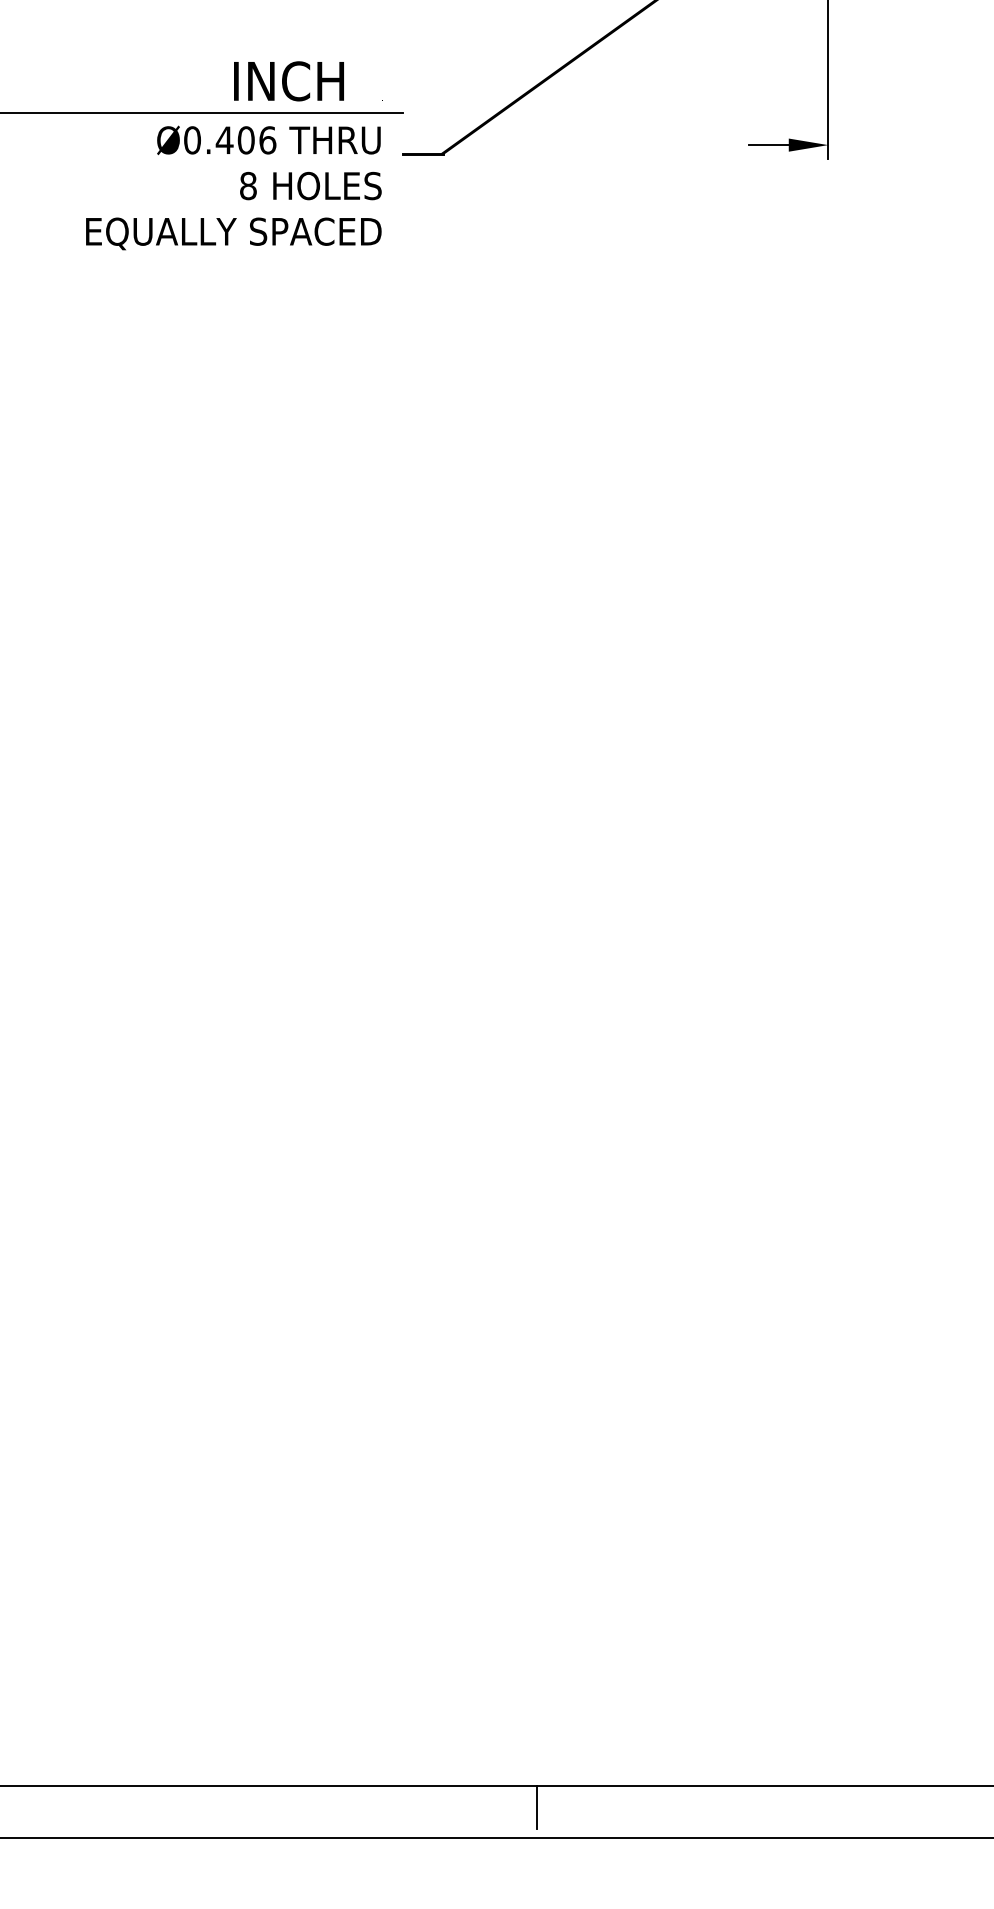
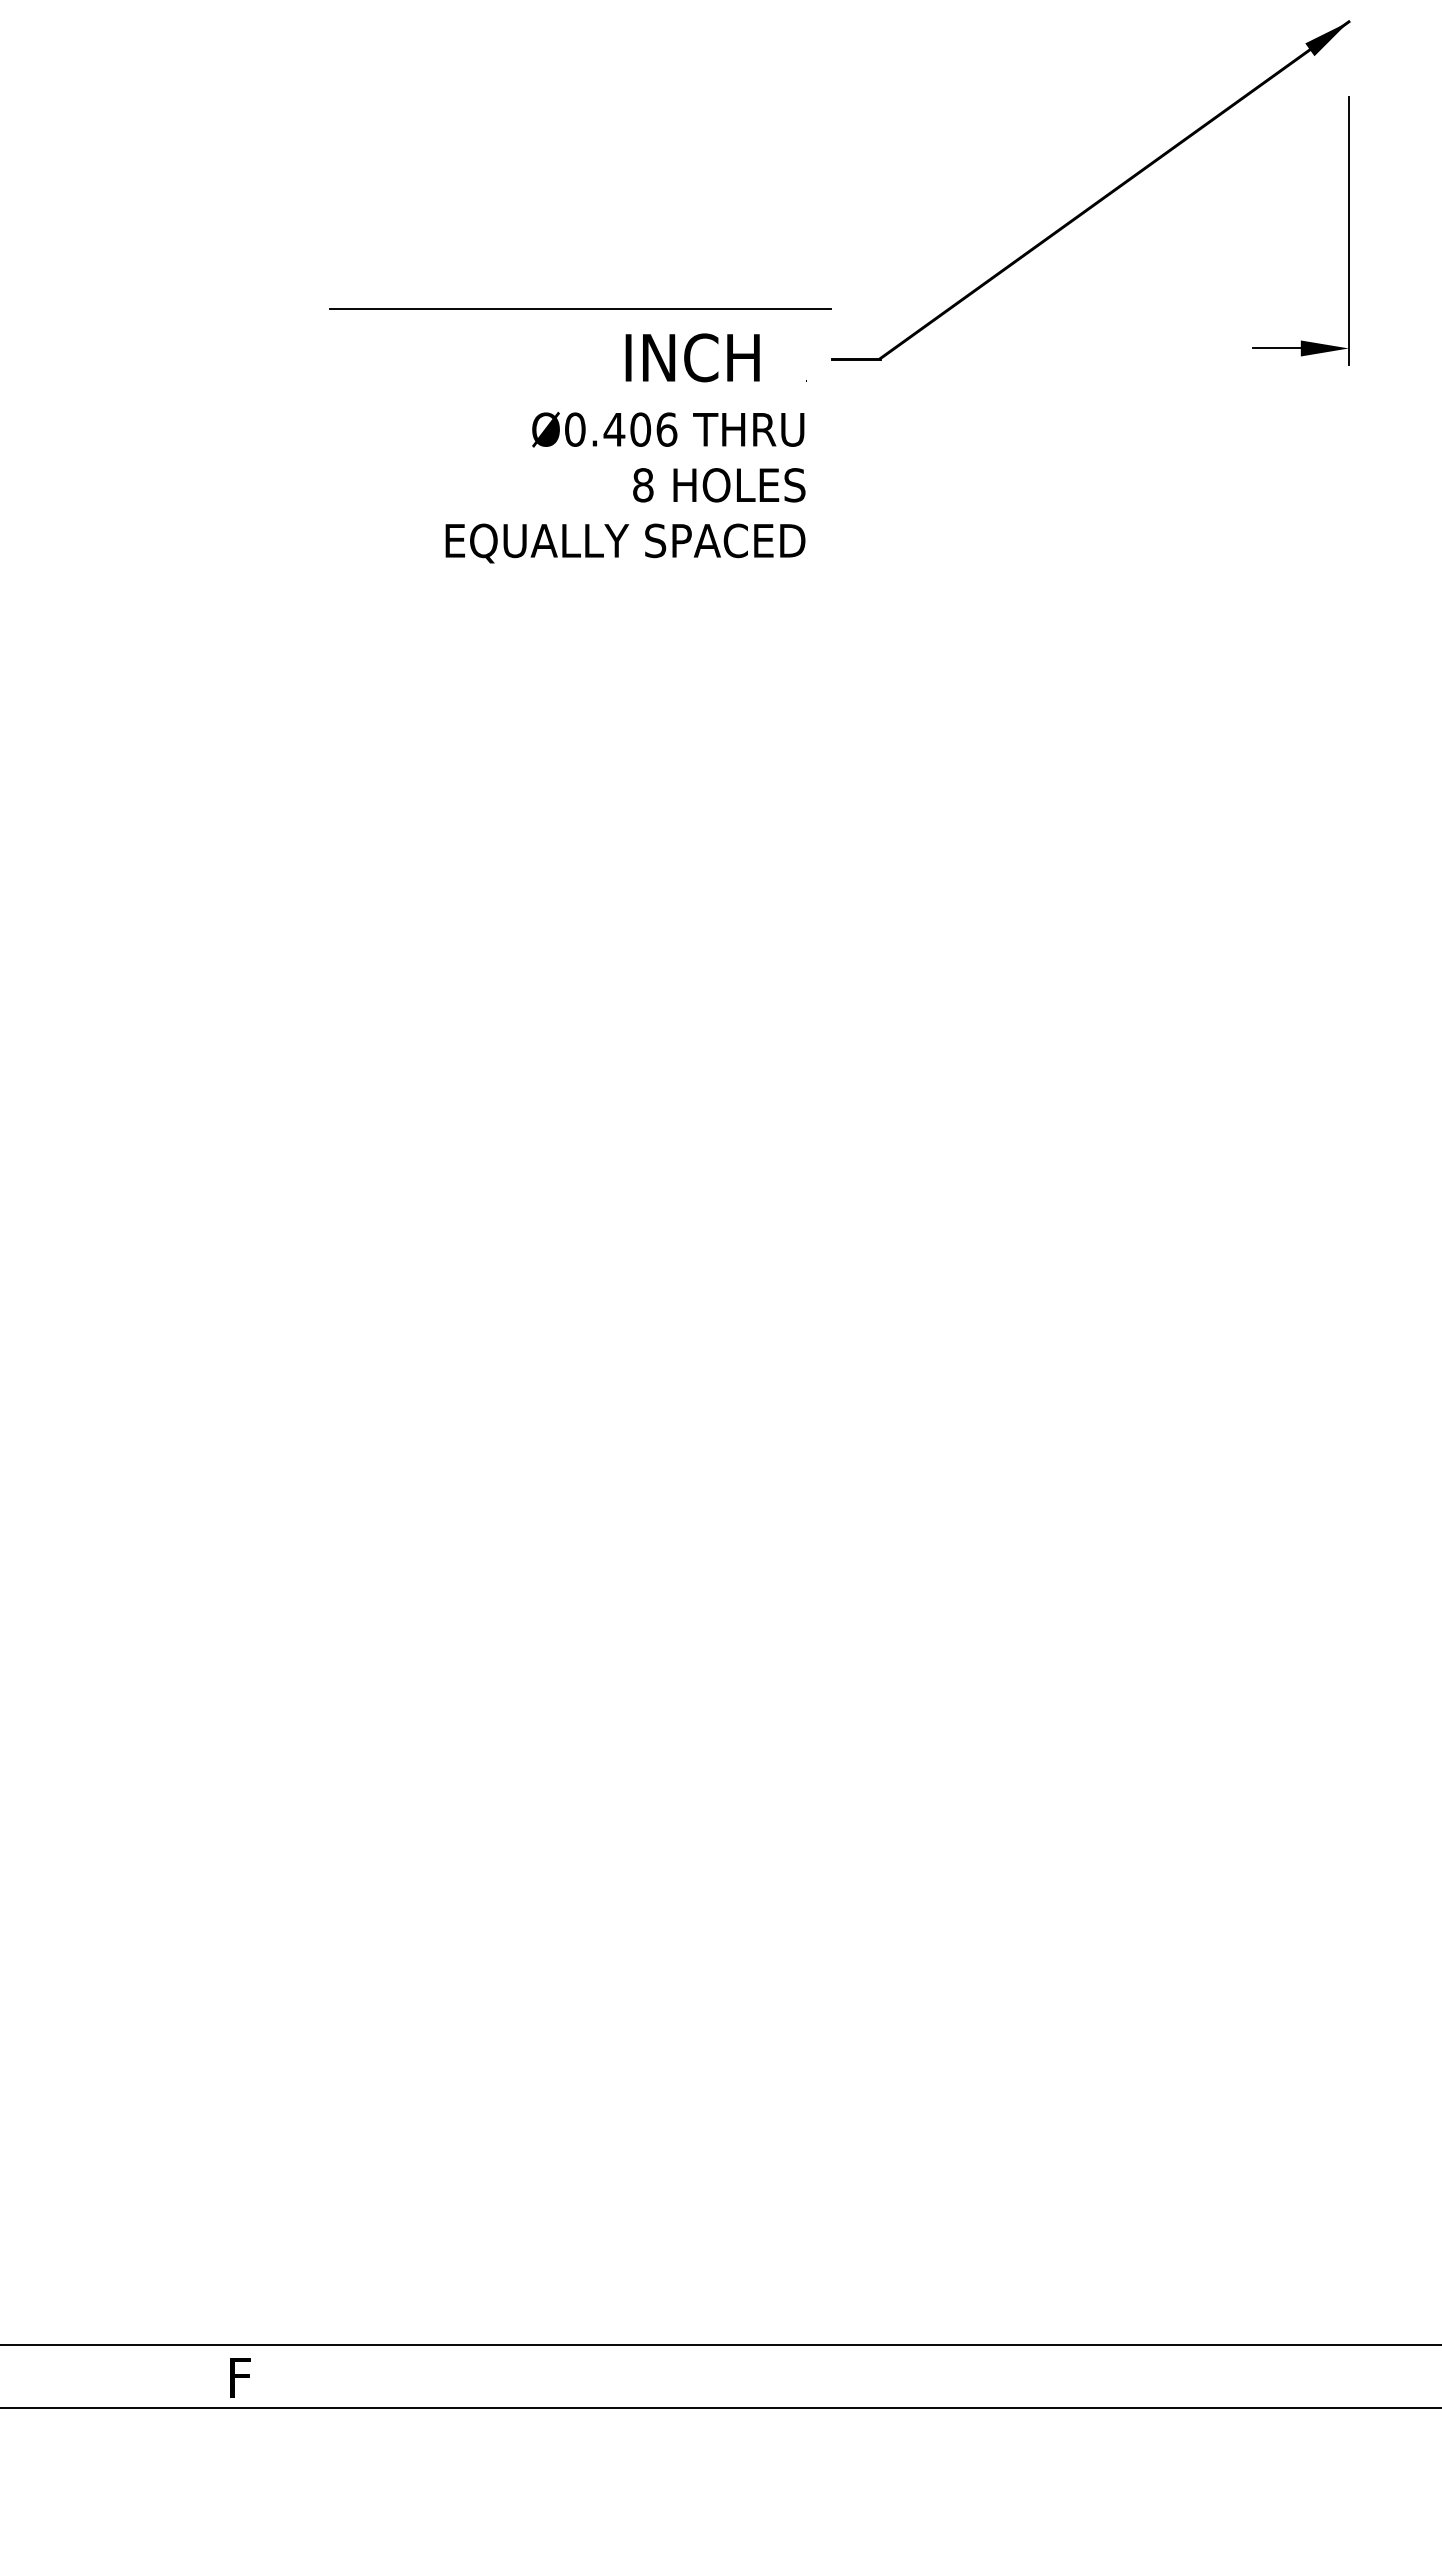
text: (233, 155) -> (625, 448), moved
line: (537, 1807) -> (994, 2371), removed

